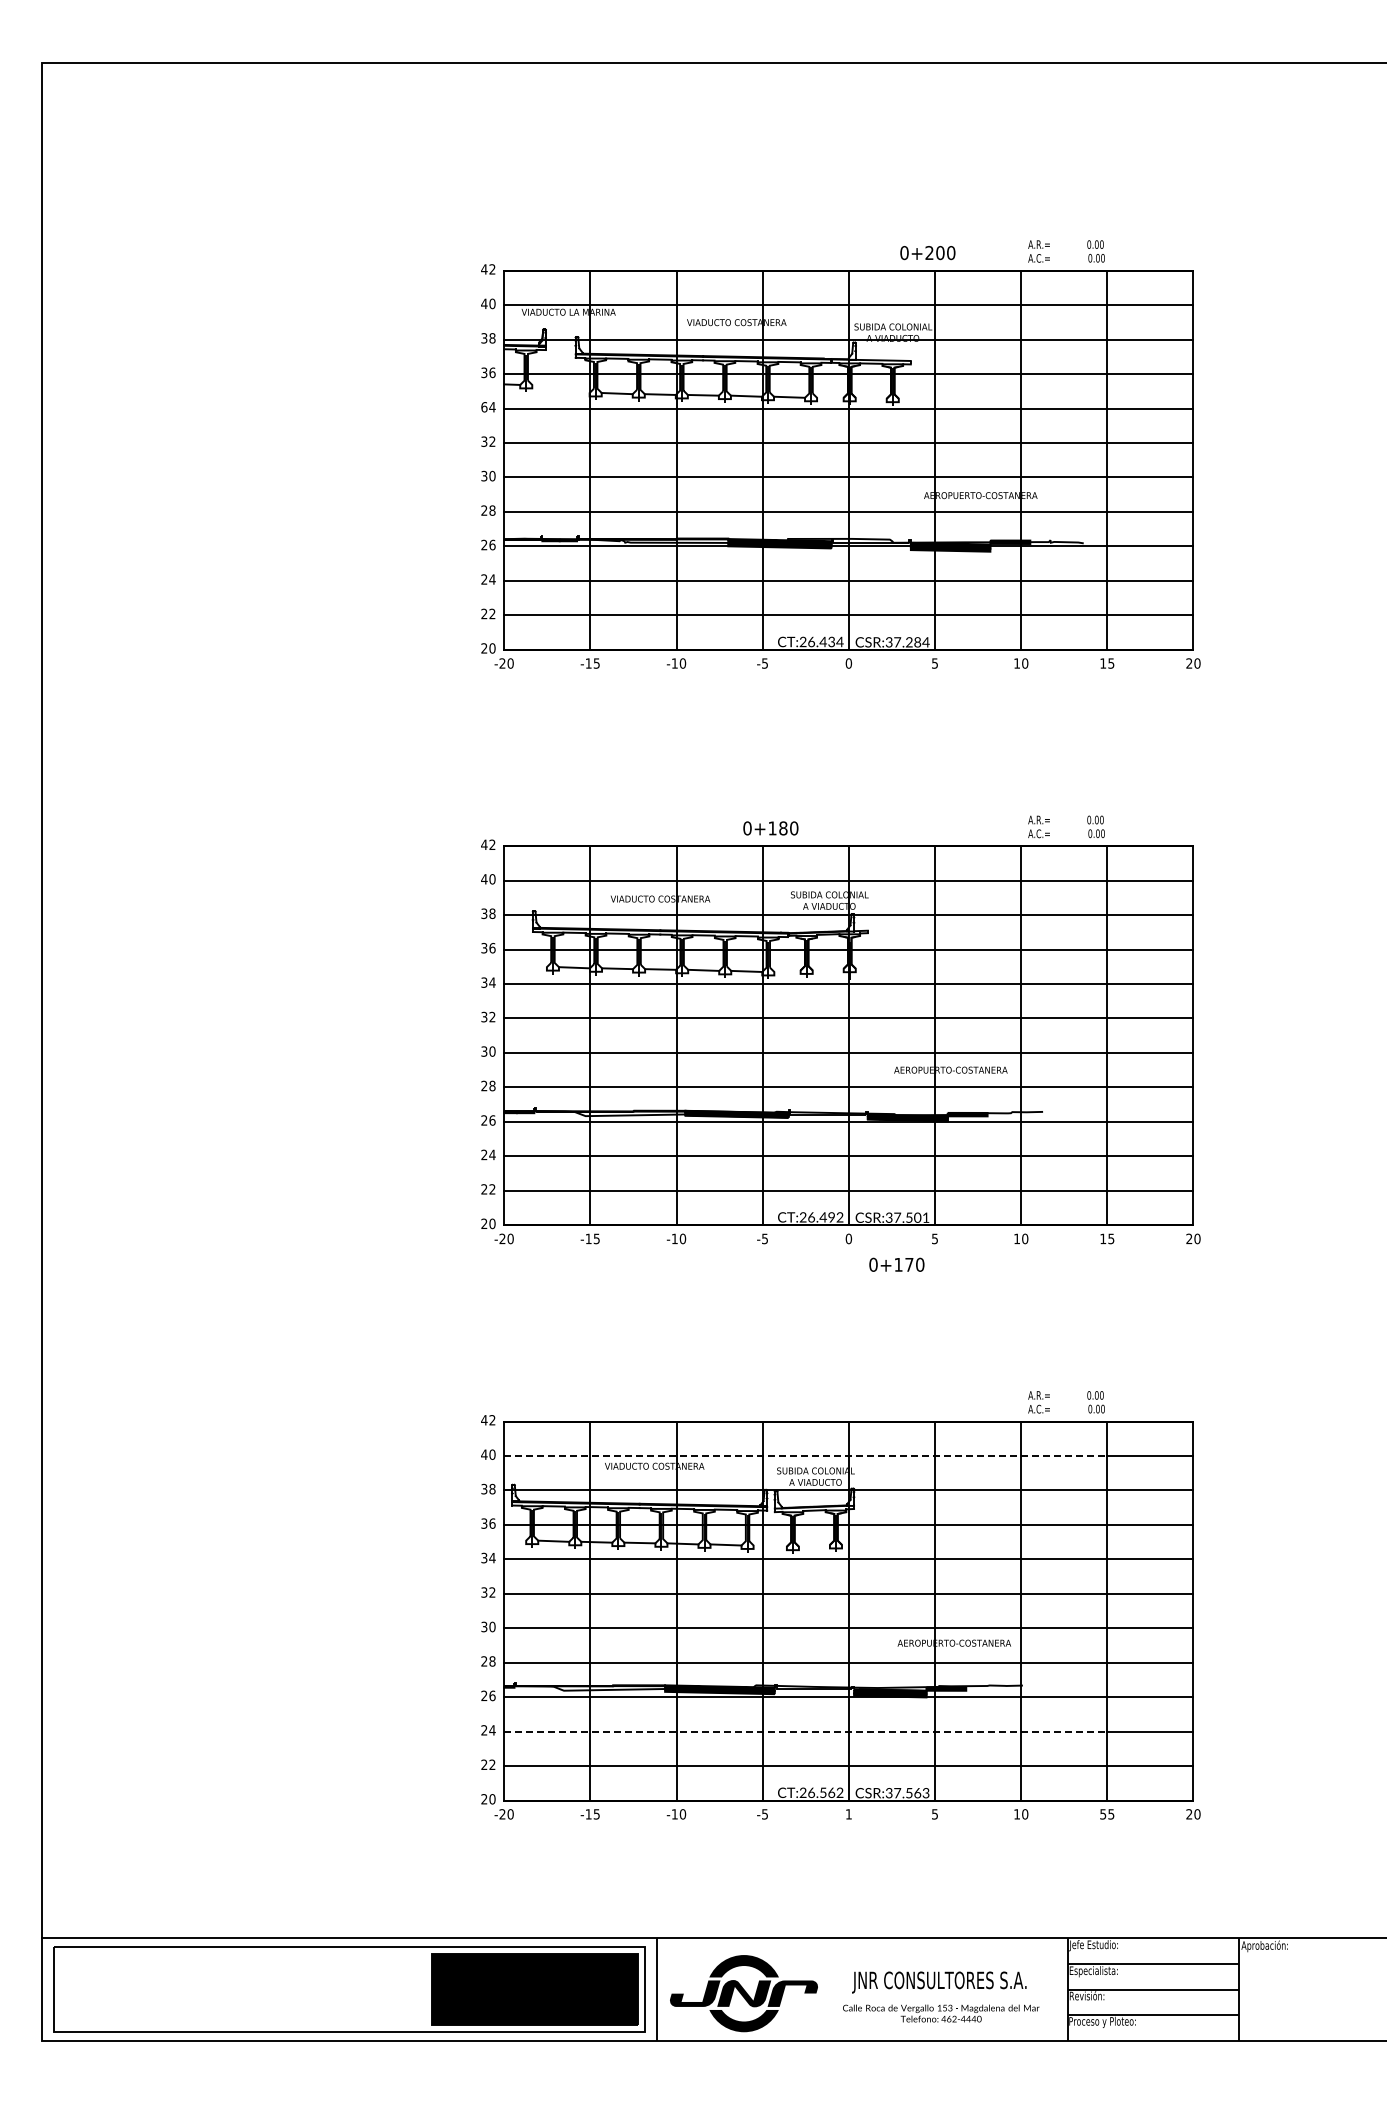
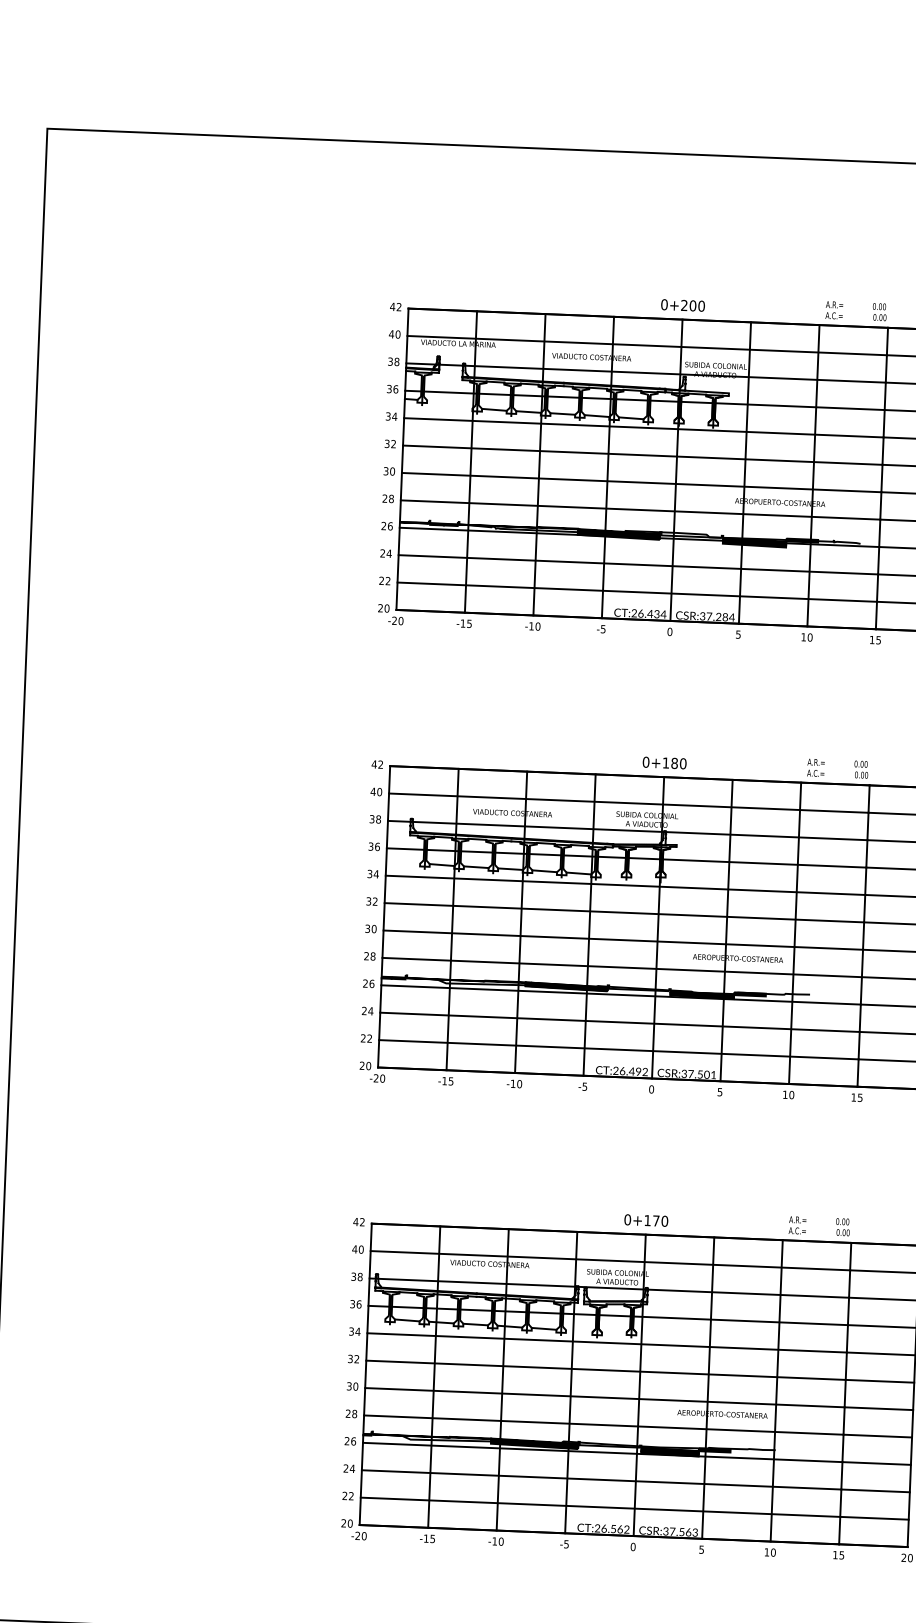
text: (927, 253) -> (682, 305), moved
text: (484, 407) -> (388, 416), 64 -> 34
text: (770, 828) -> (664, 763), moved
text: (896, 1264) -> (646, 1220), moved
line: (806, 1456) -> (610, 1261), dashed -> solid
line: (806, 1731) -> (602, 1479), dashed -> solid
text: (848, 1814) -> (632, 1547), 1 -> 0
text: (1103, 1814) -> (835, 1555), 55 -> 15

